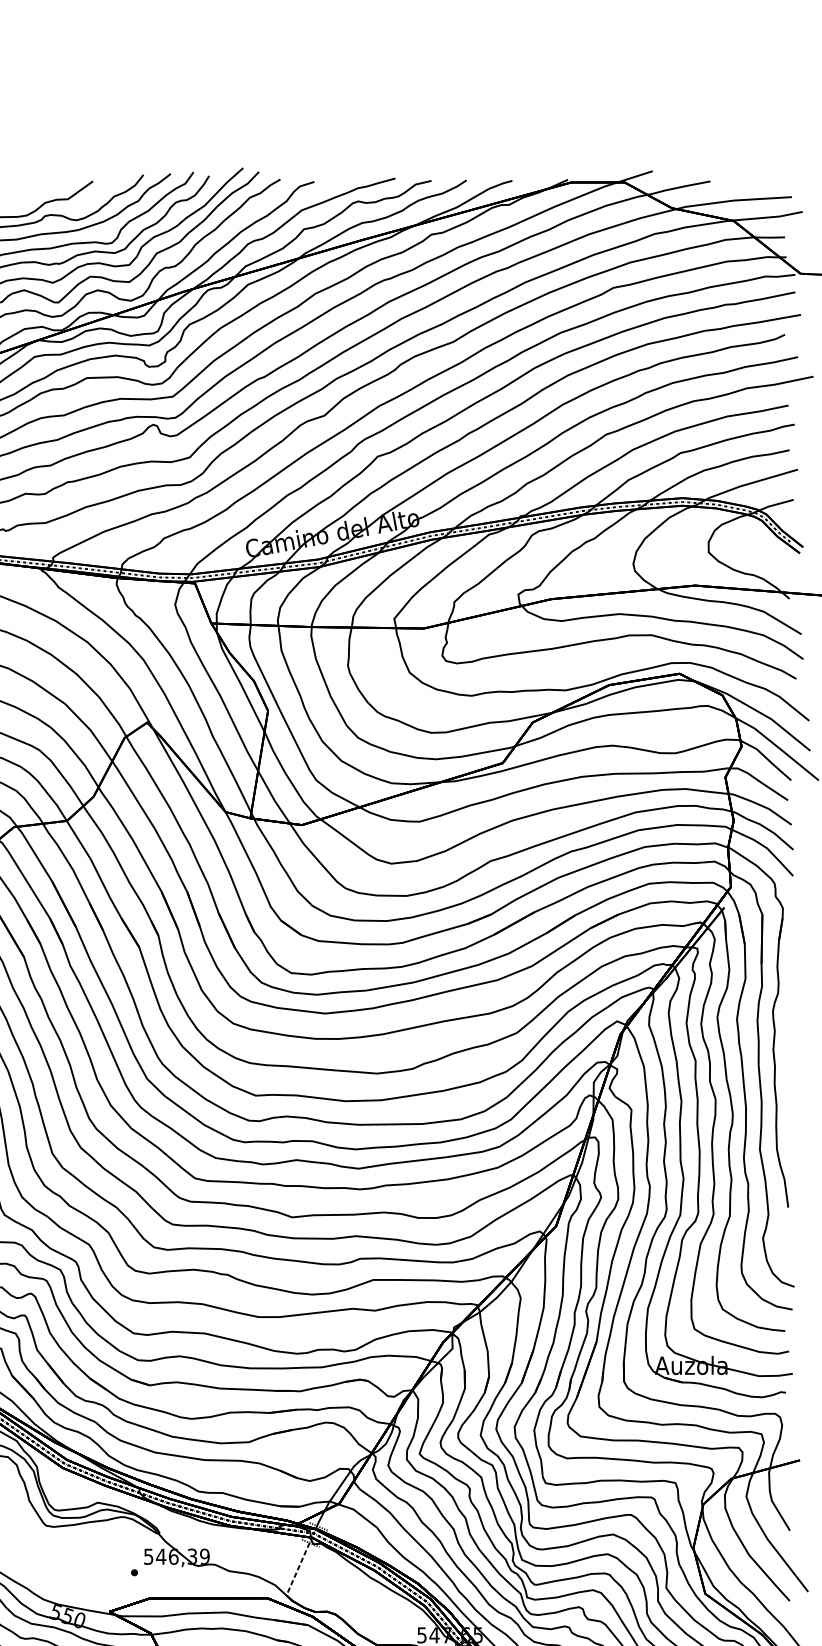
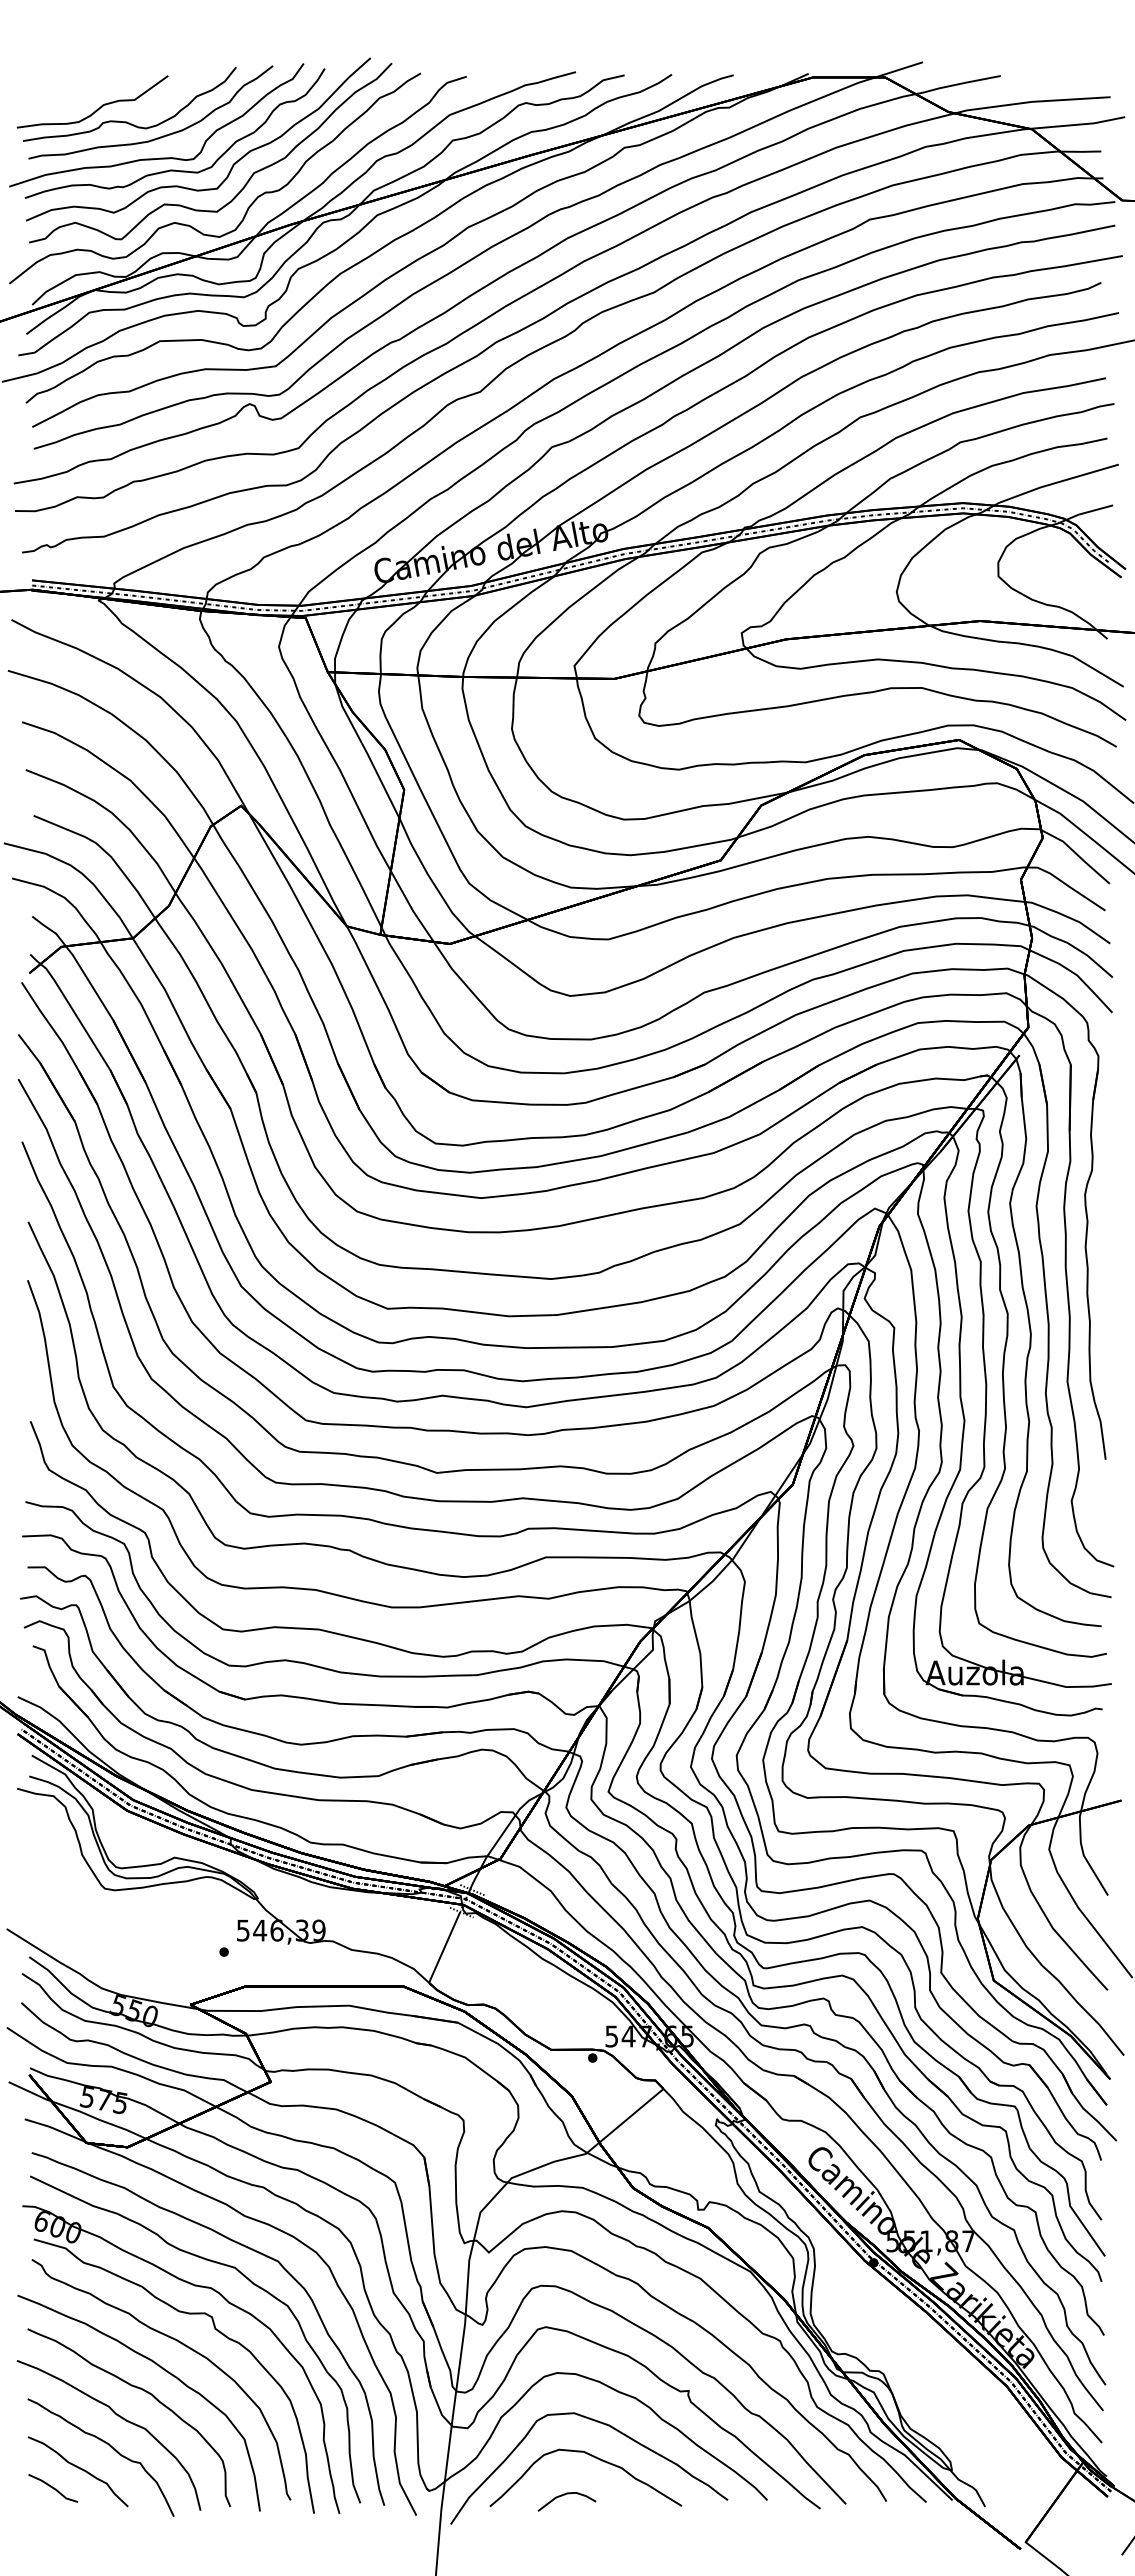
line: (297, 1569) -> (444, 1947), dashed -> solid

